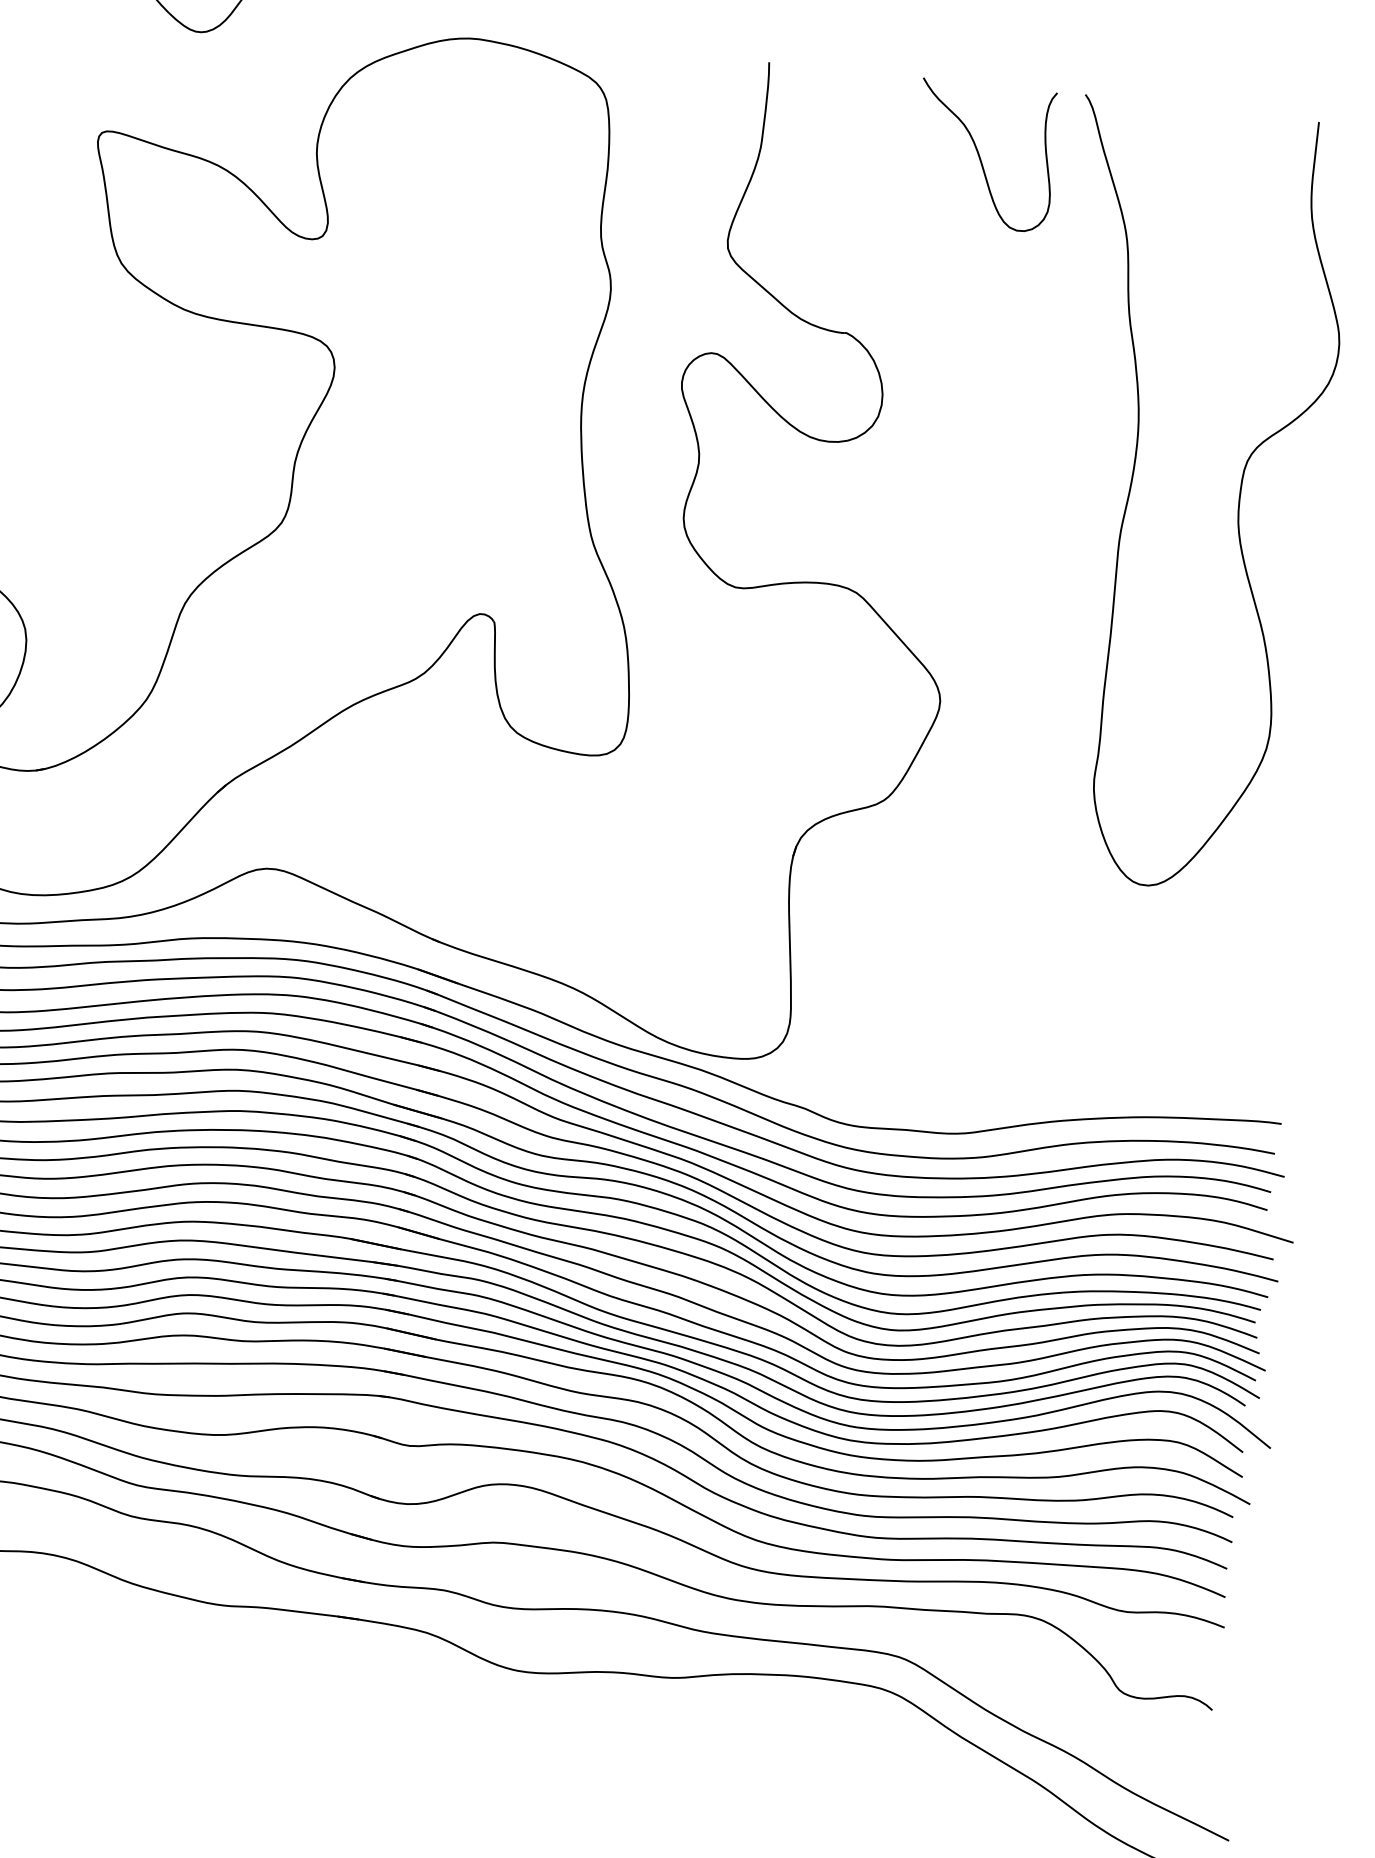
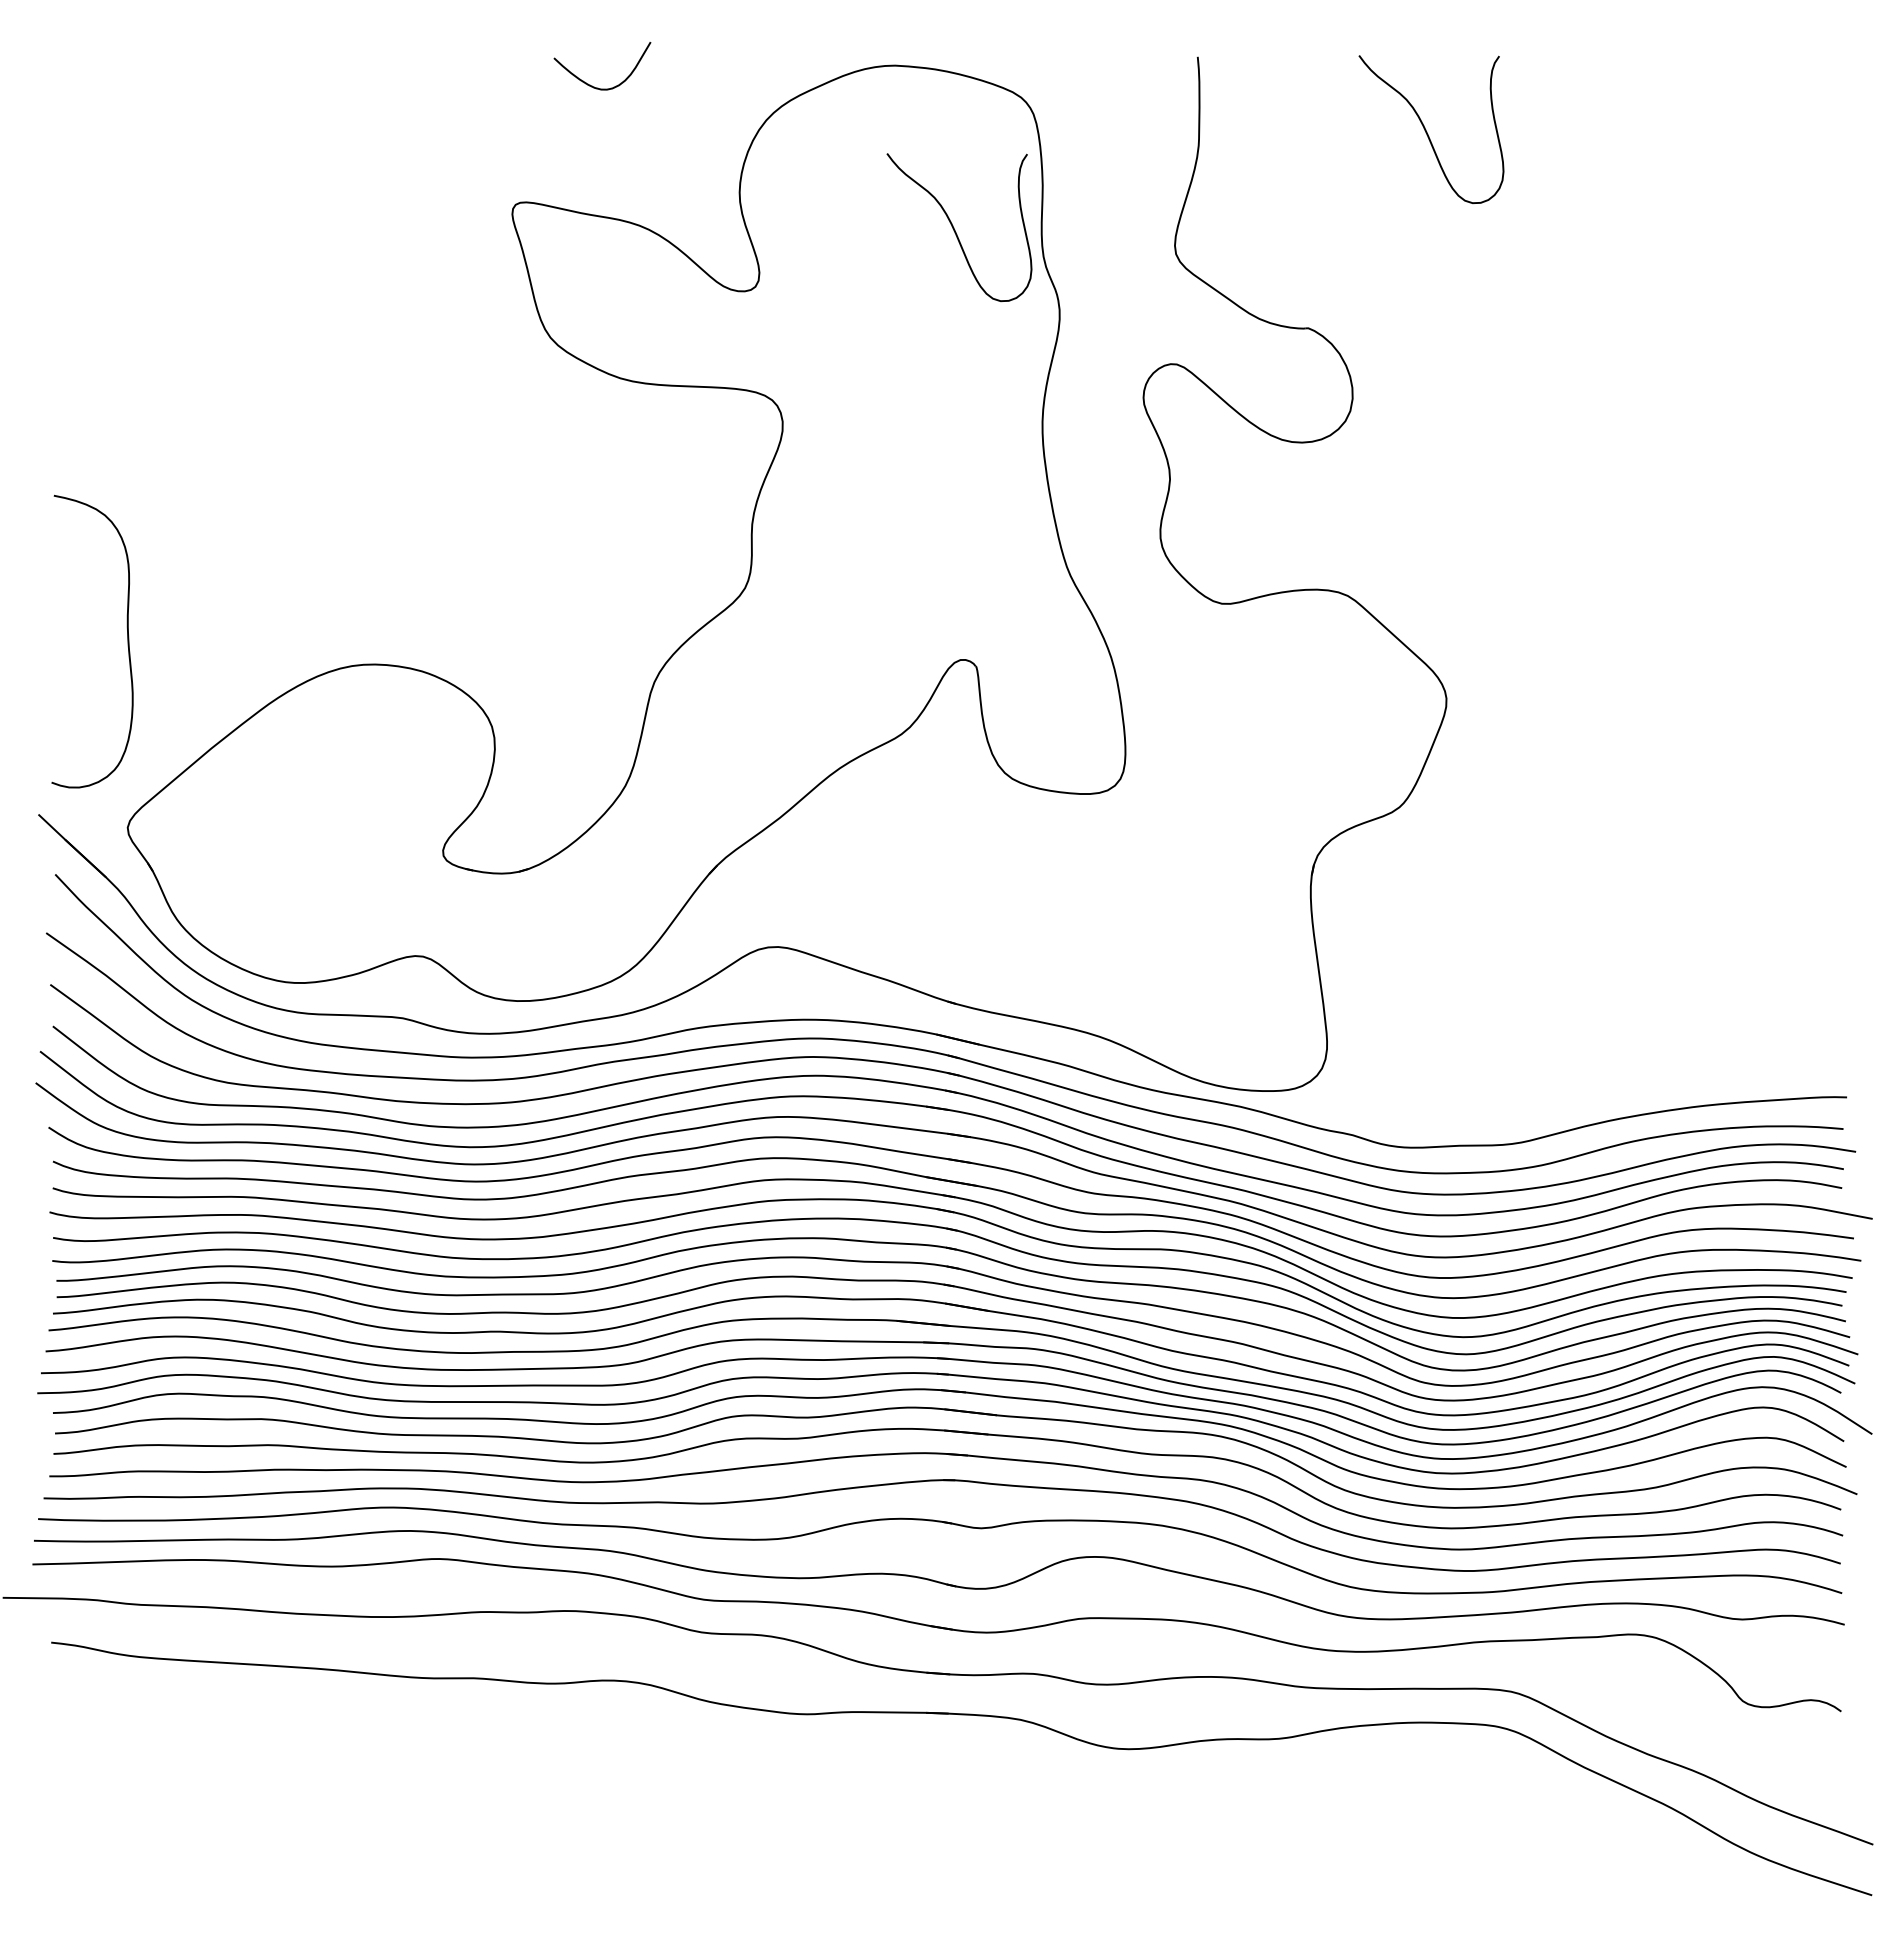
curve: (519, 200) -> (954, 227), added
curve: (1131, 488) -> (1620, 456), removed

